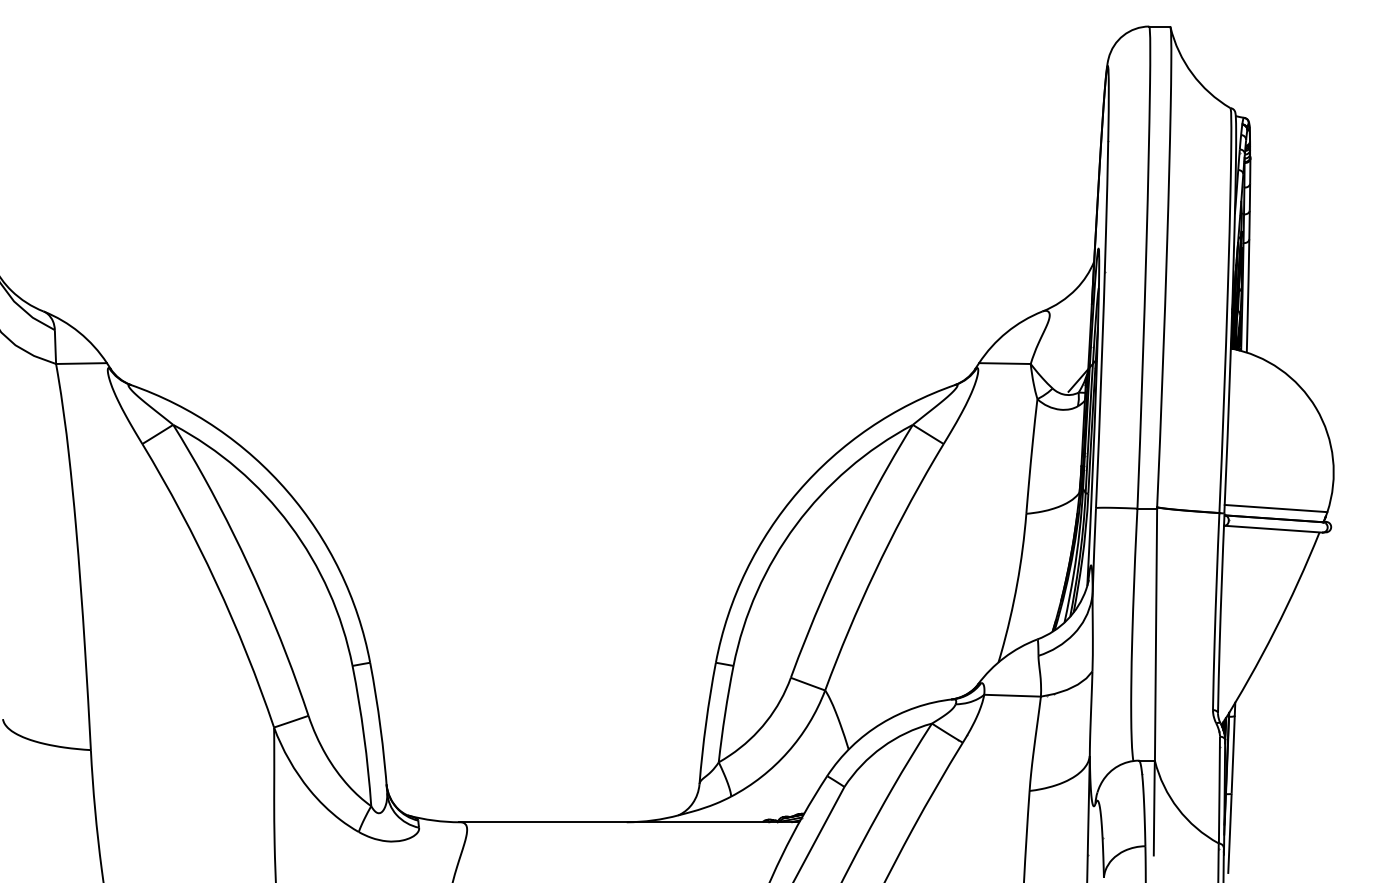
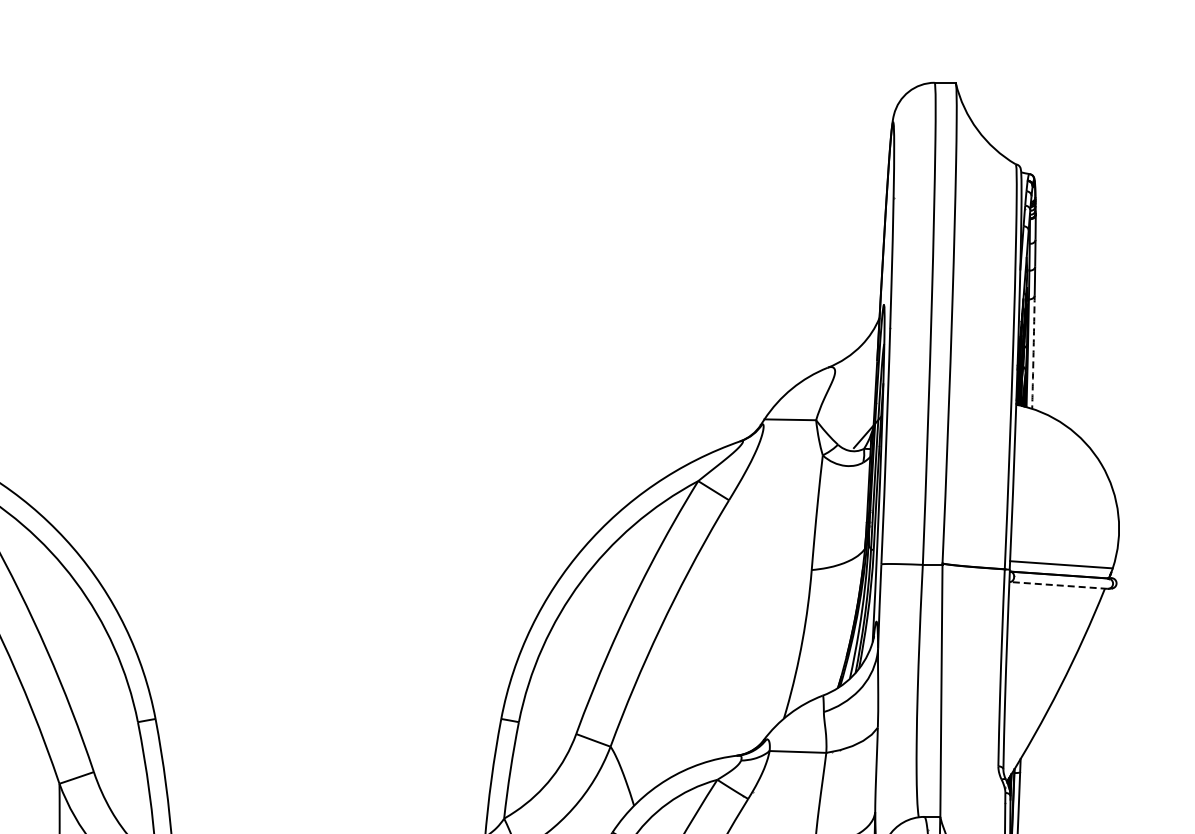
line: (1248, 298) -> (1033, 354), solid -> dashed
line: (1272, 529) -> (1057, 585), solid -> dashed

